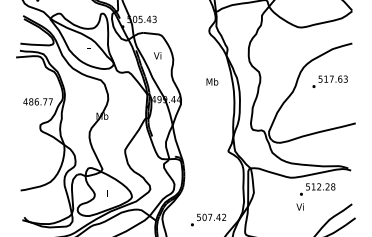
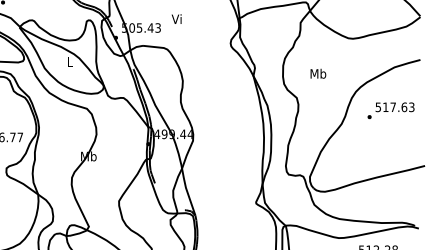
text: (157, 55) -> (176, 18), moved
text: (212, 81) -> (318, 73), moved

